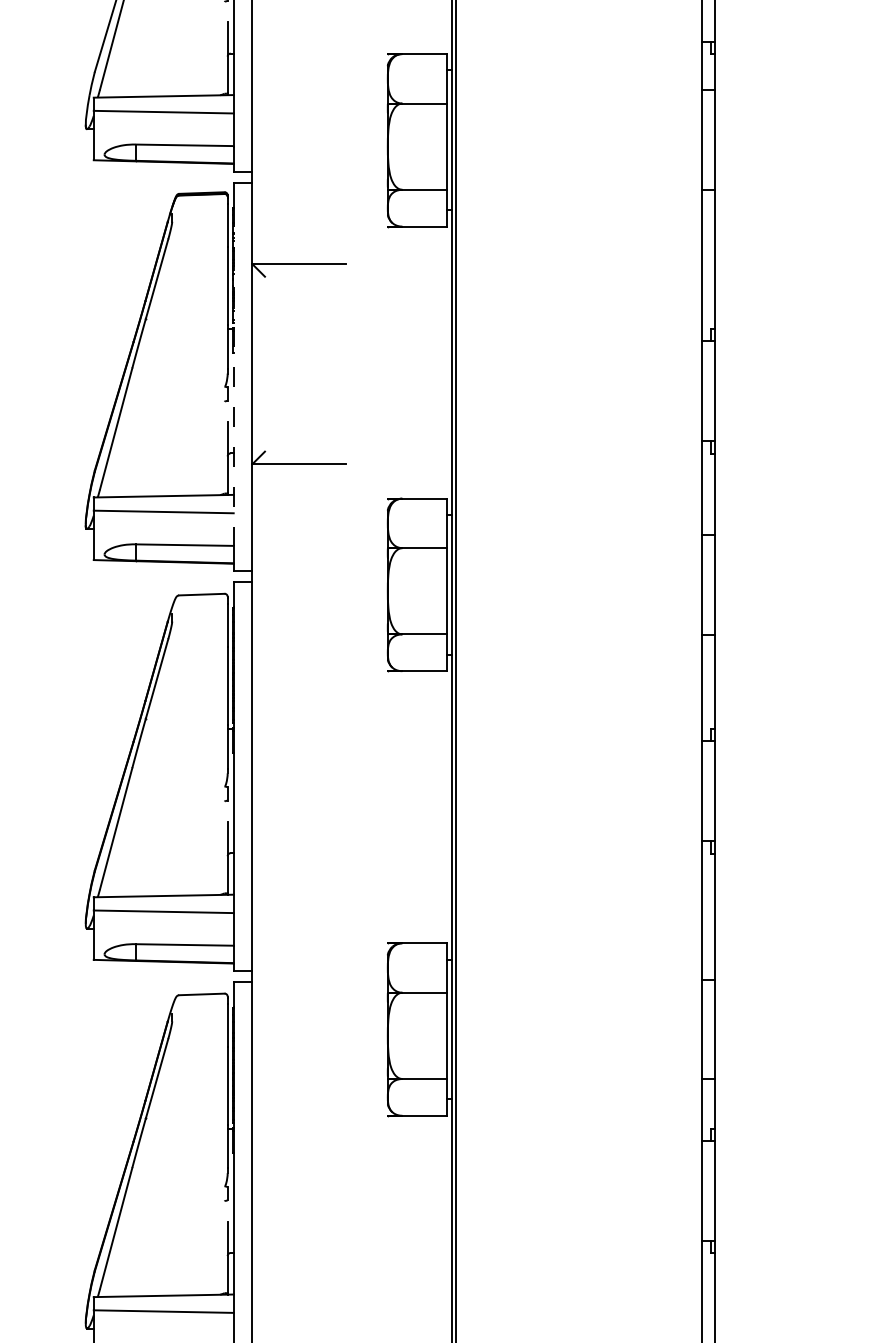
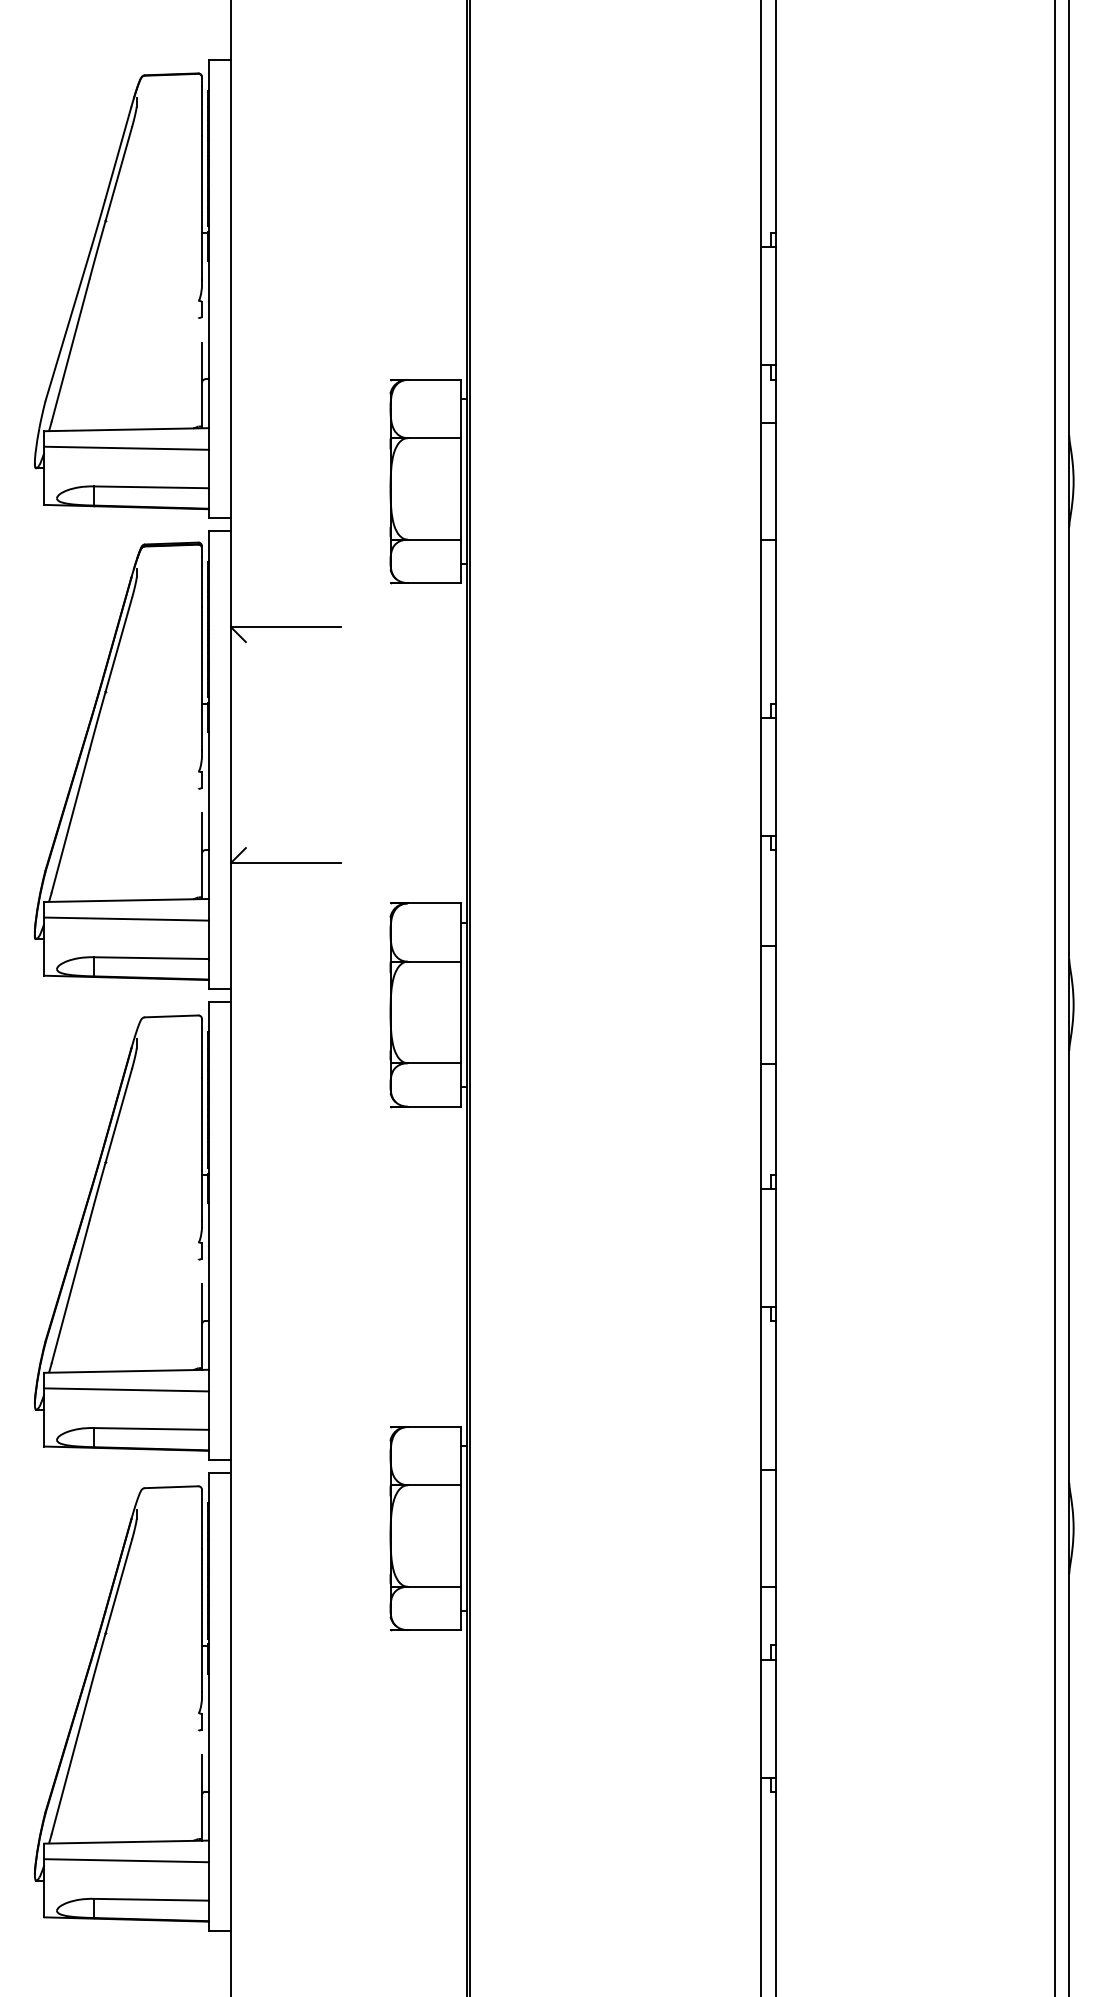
line: (234, 377) -> (209, 760), dashed -> solid

